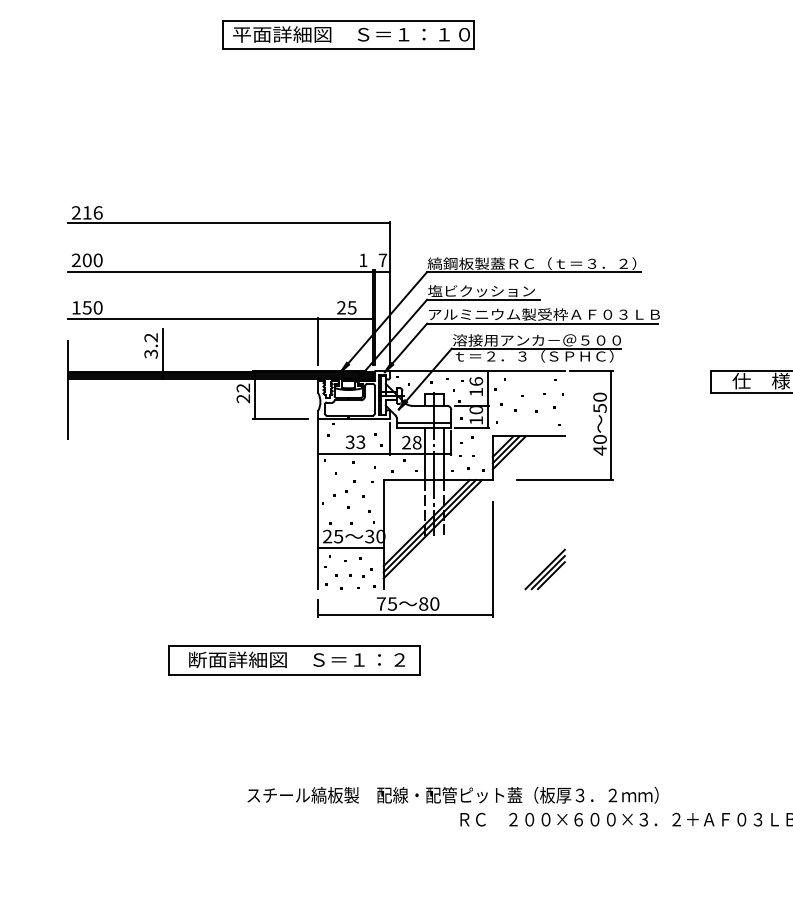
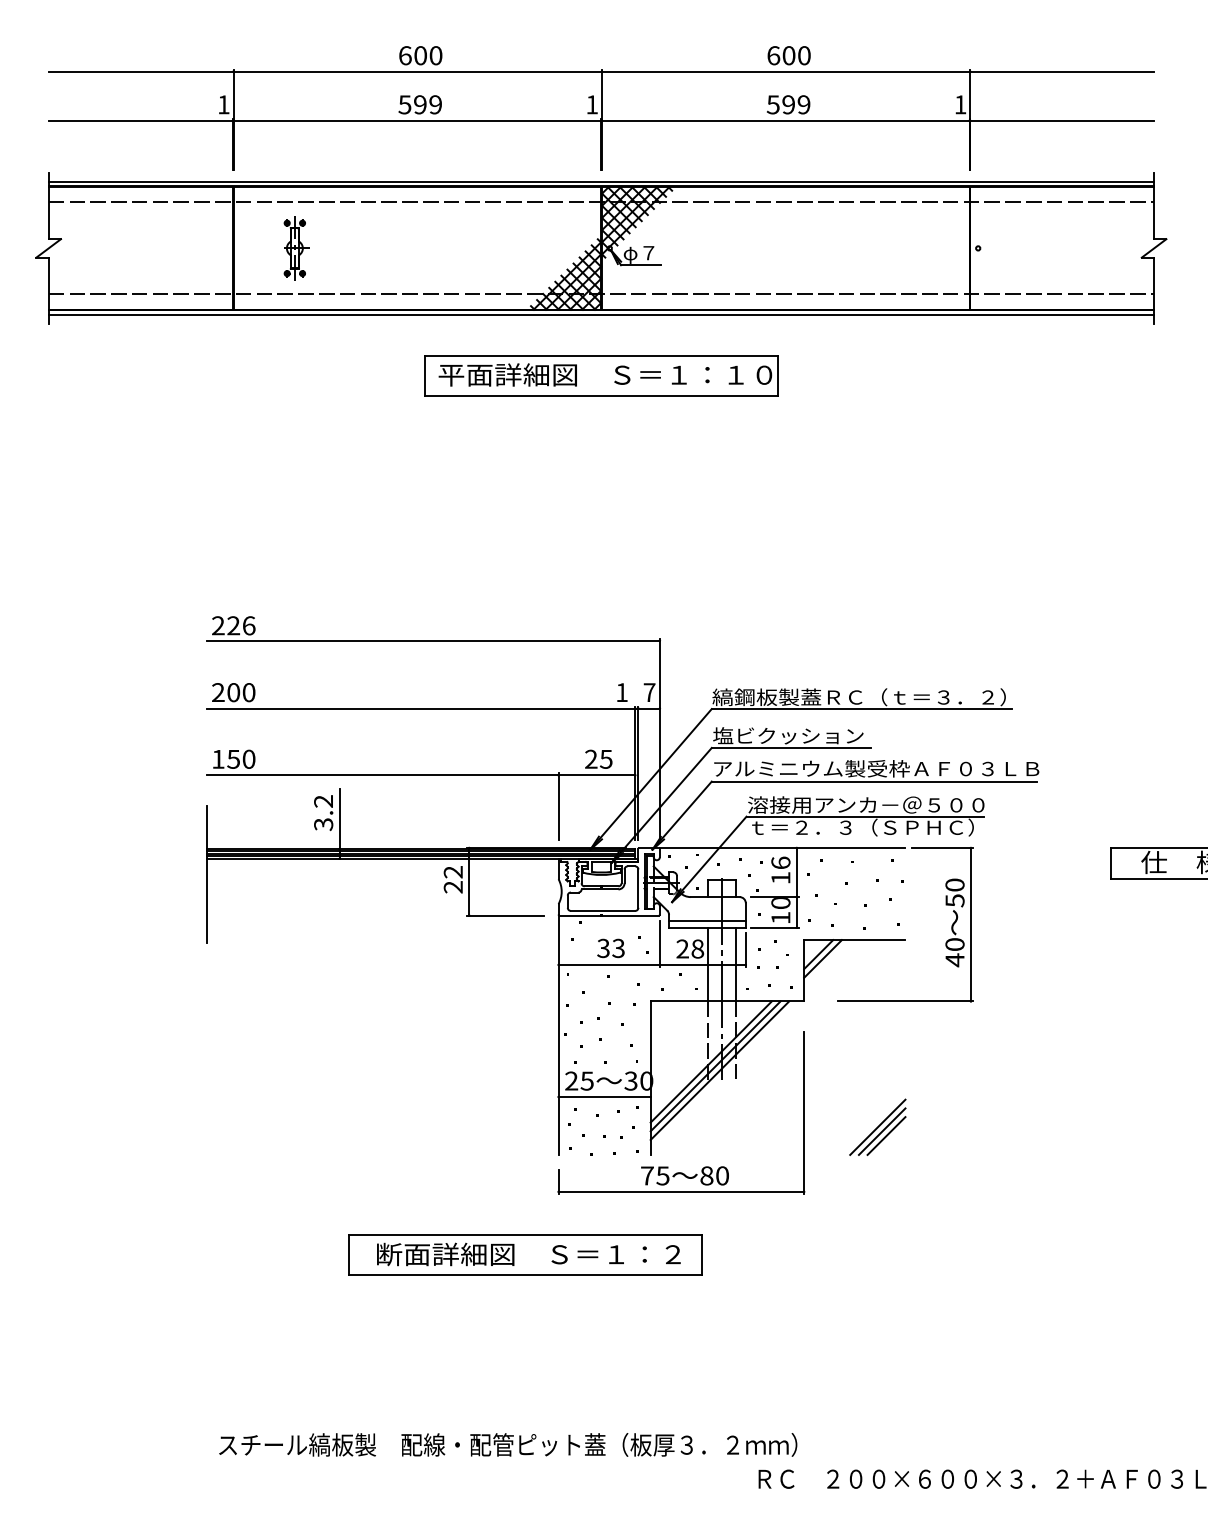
text: (87, 212) -> (233, 625), 216 -> 226
line: (509, 452) -> (827, 963), removed
text: (453, 794) -> (508, 1444), moved

